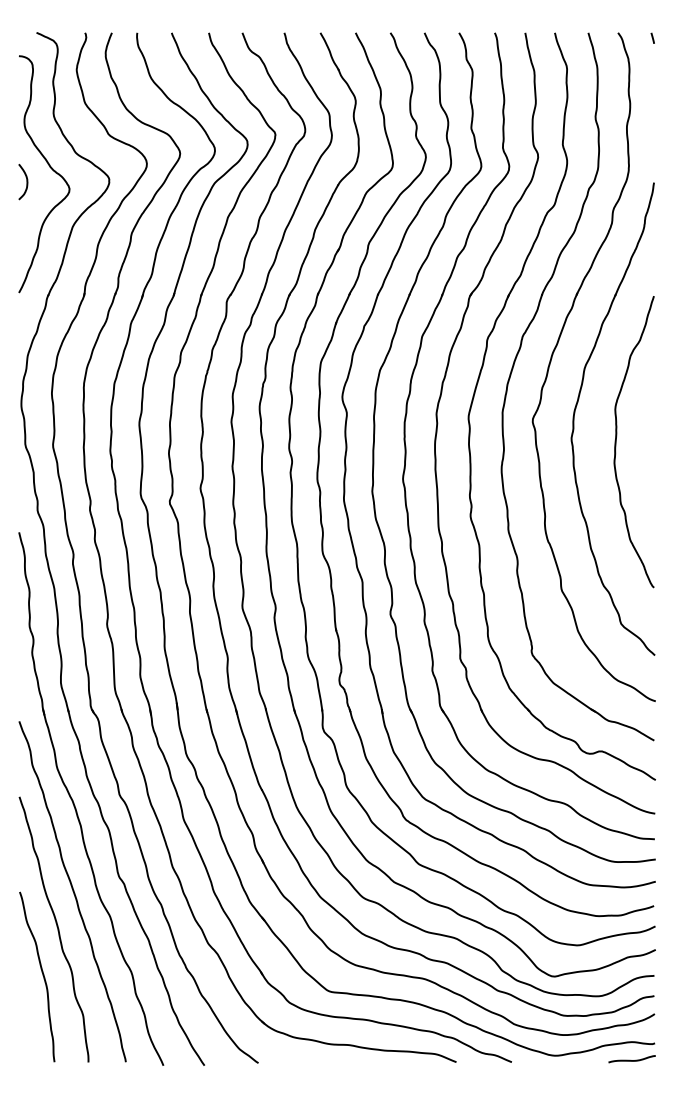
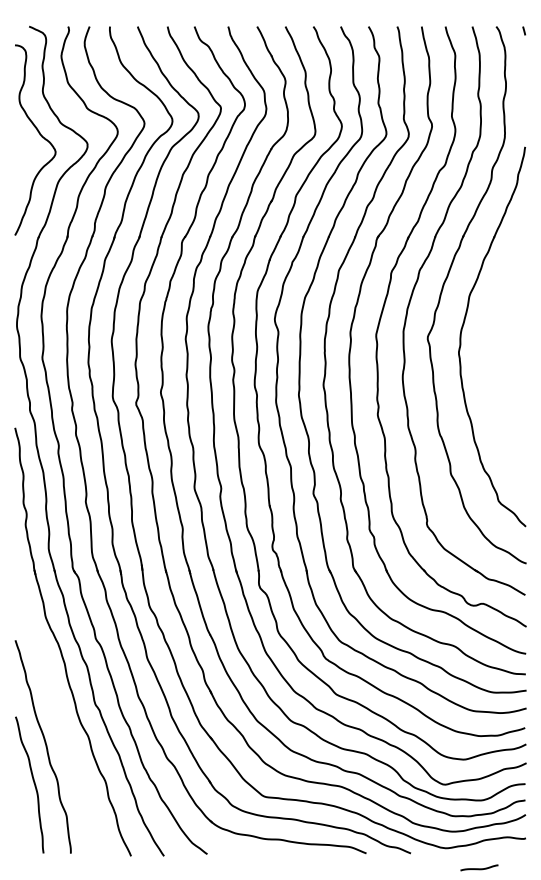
curve: (26, 182) -> (21, 146), removed
curve: (616, 442) -> (495, 355), removed
curve: (72, 891) -> (58, 716), removed
curve: (630, 1059) -> (478, 868), moved

